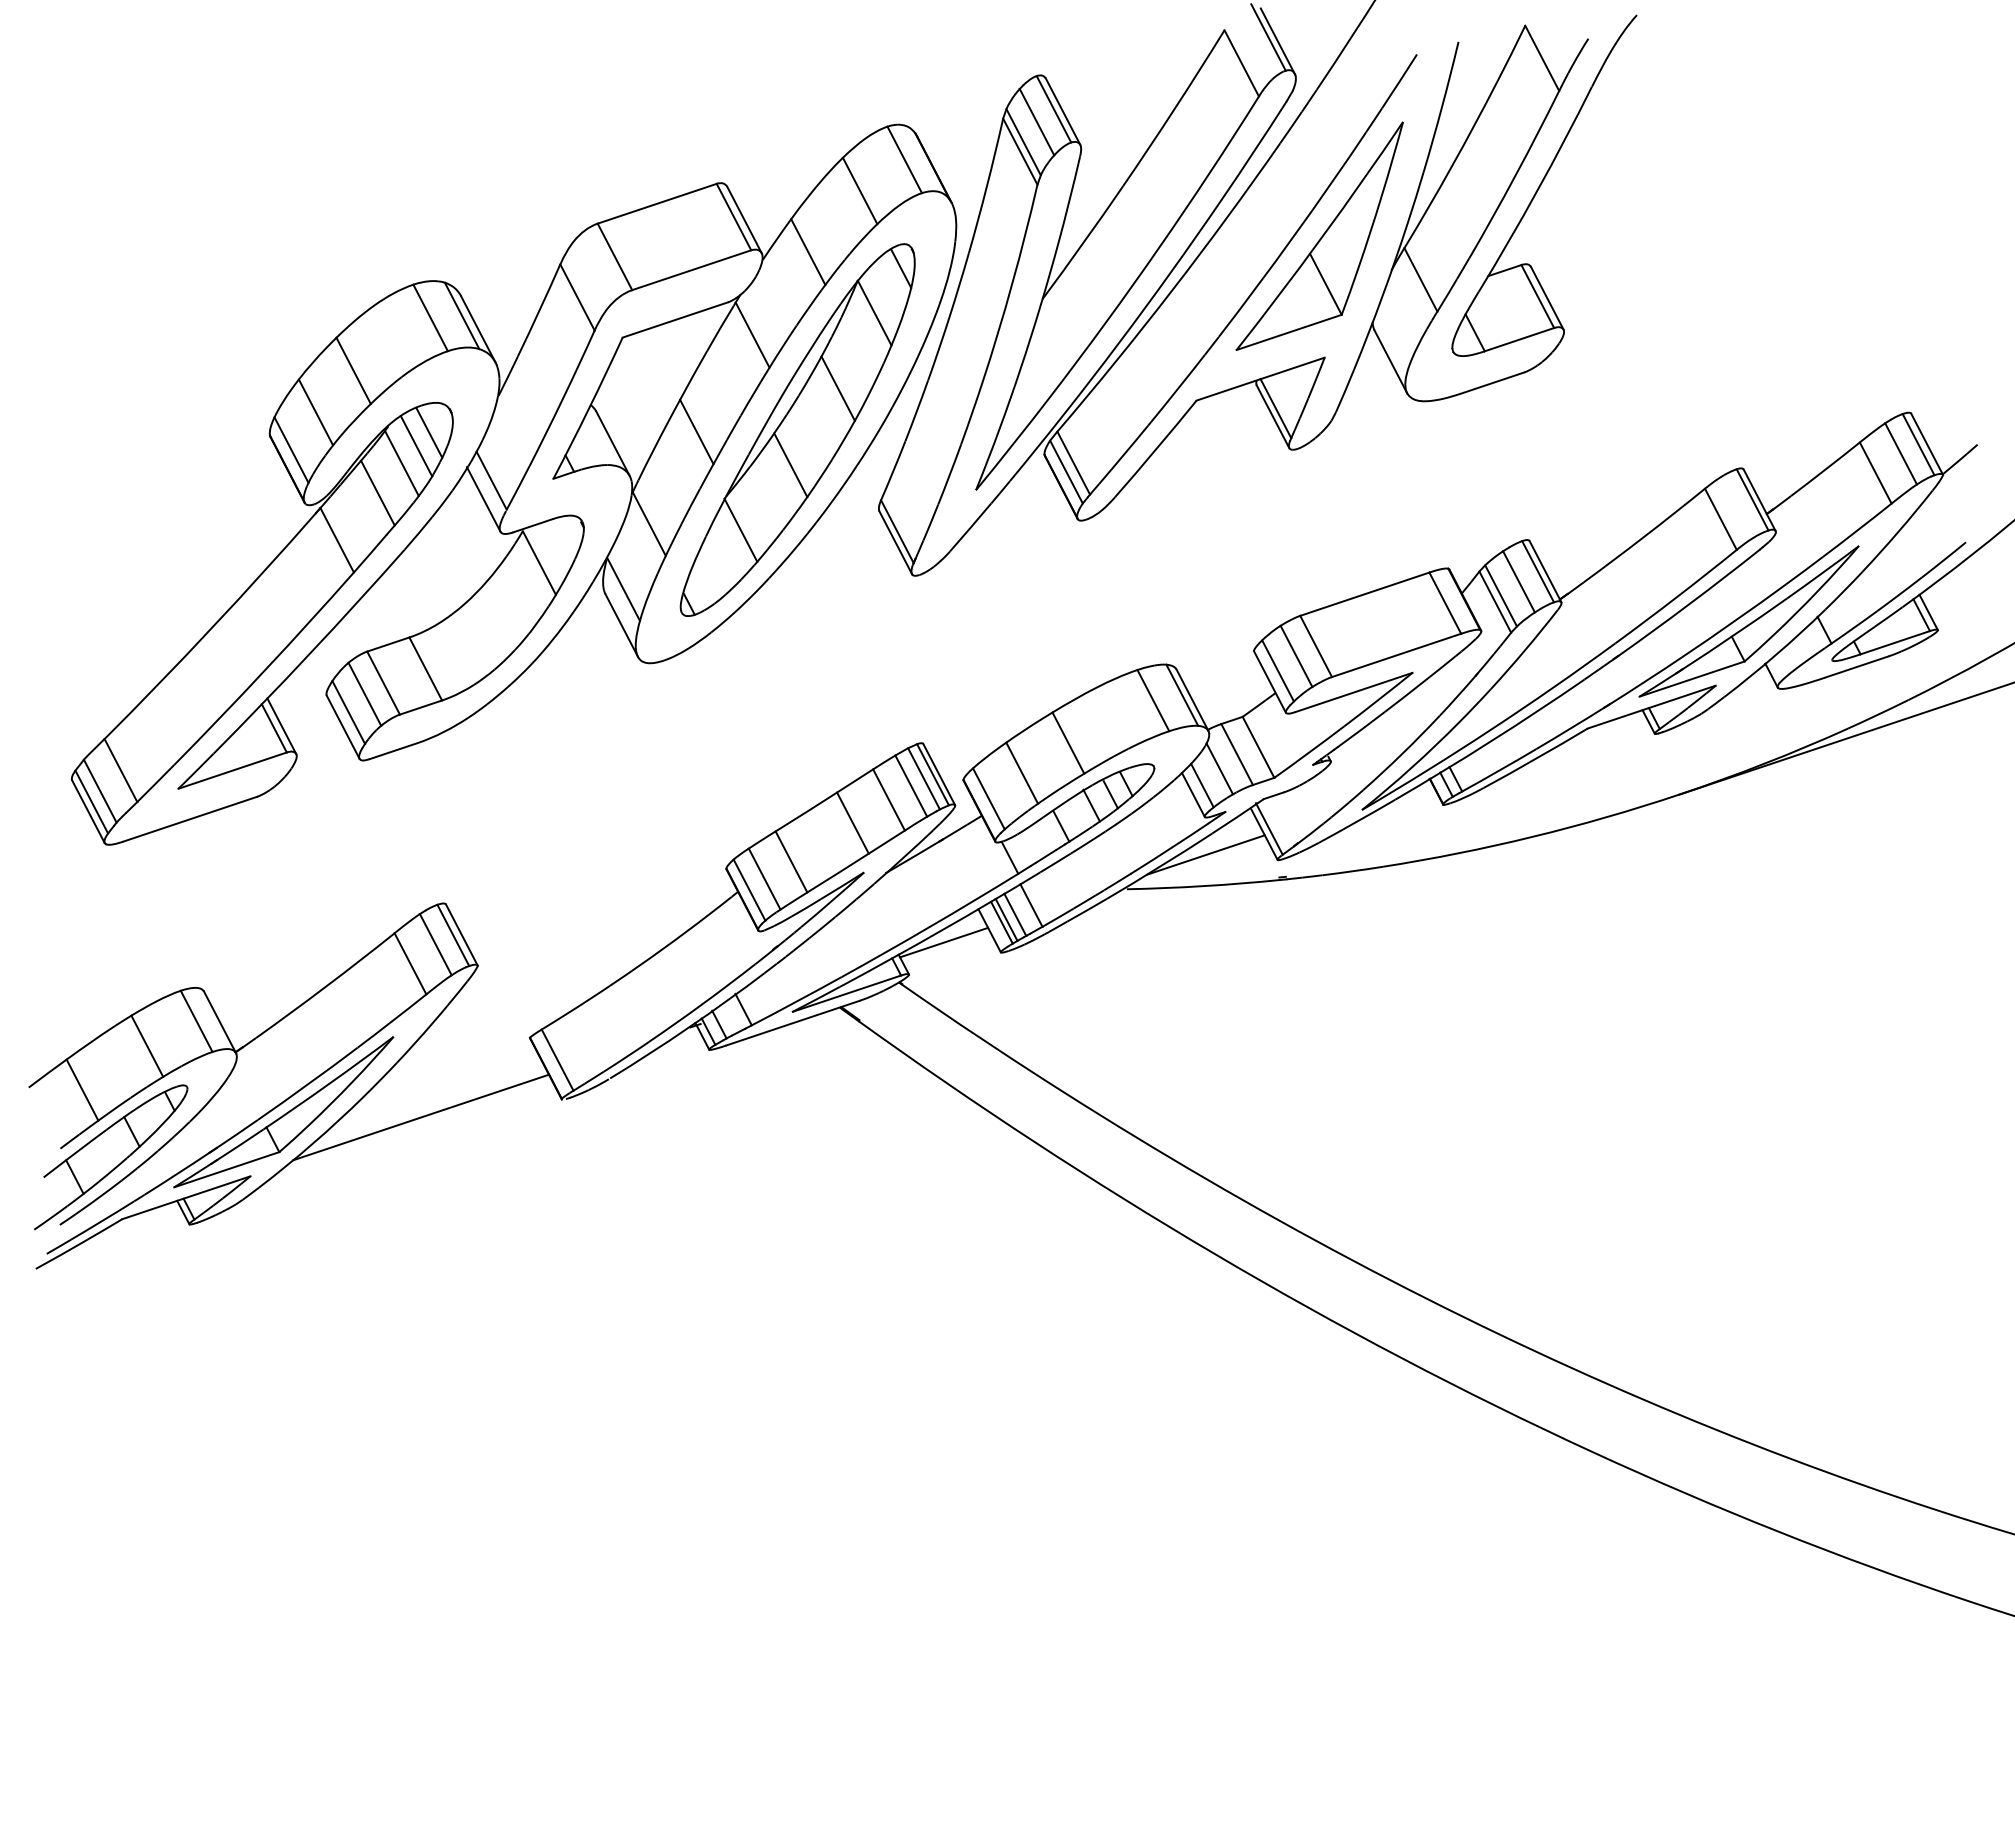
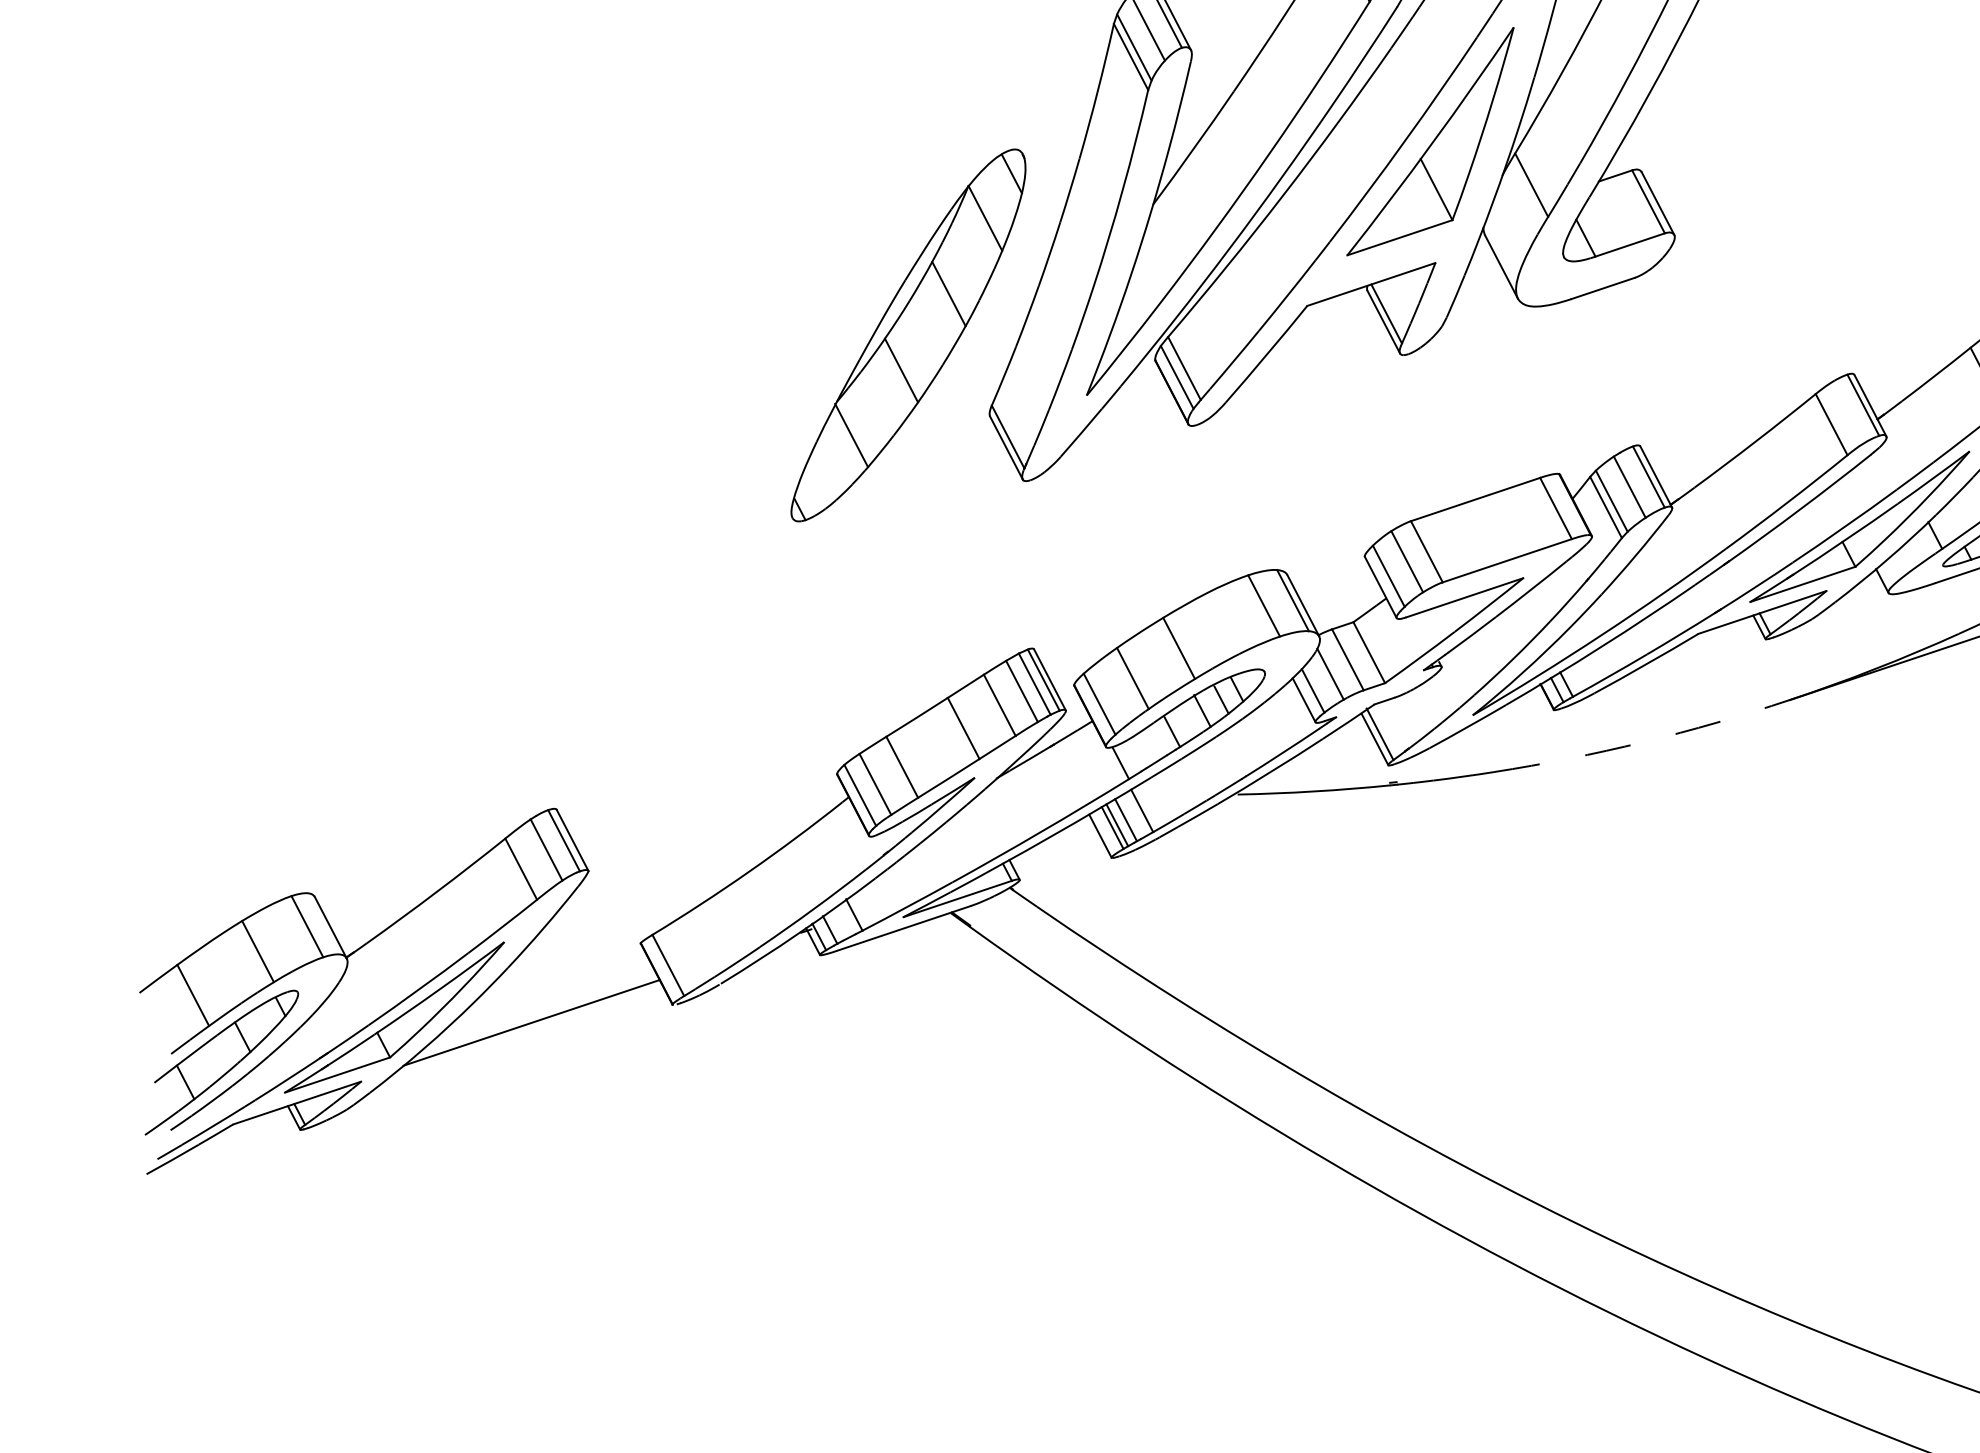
part: (513, 484) -> (624, 389), removed
arc: (1532, 836) -> (1643, 741), solid -> dashed
line: (1205, 854) -> (1316, 759), removed
line: (944, 942) -> (1055, 847), removed

